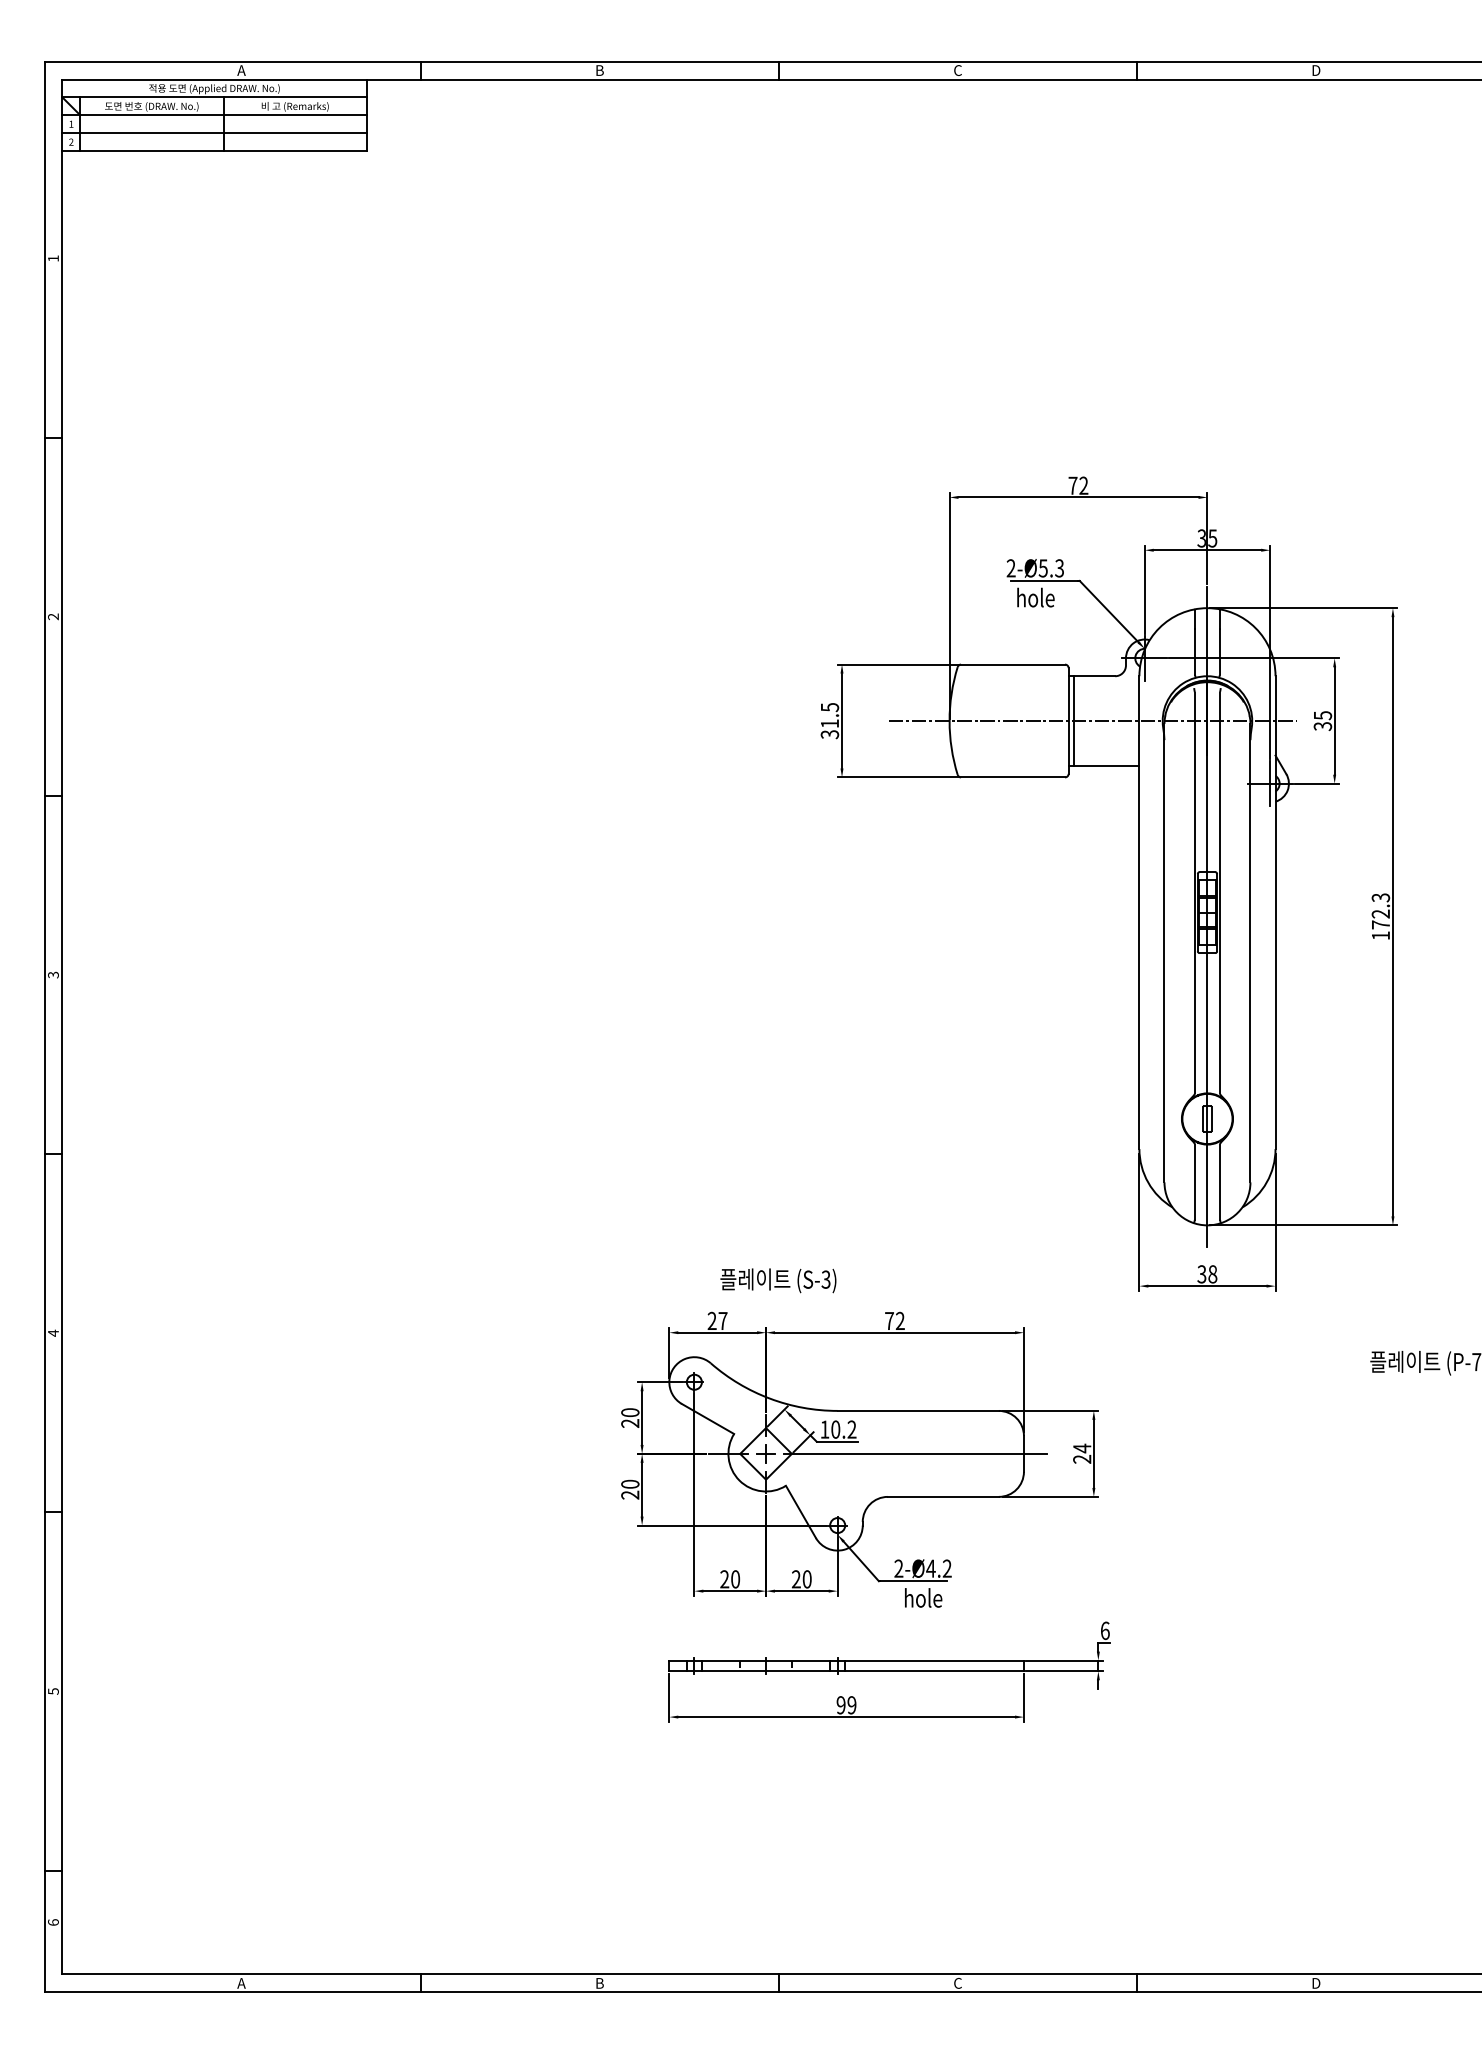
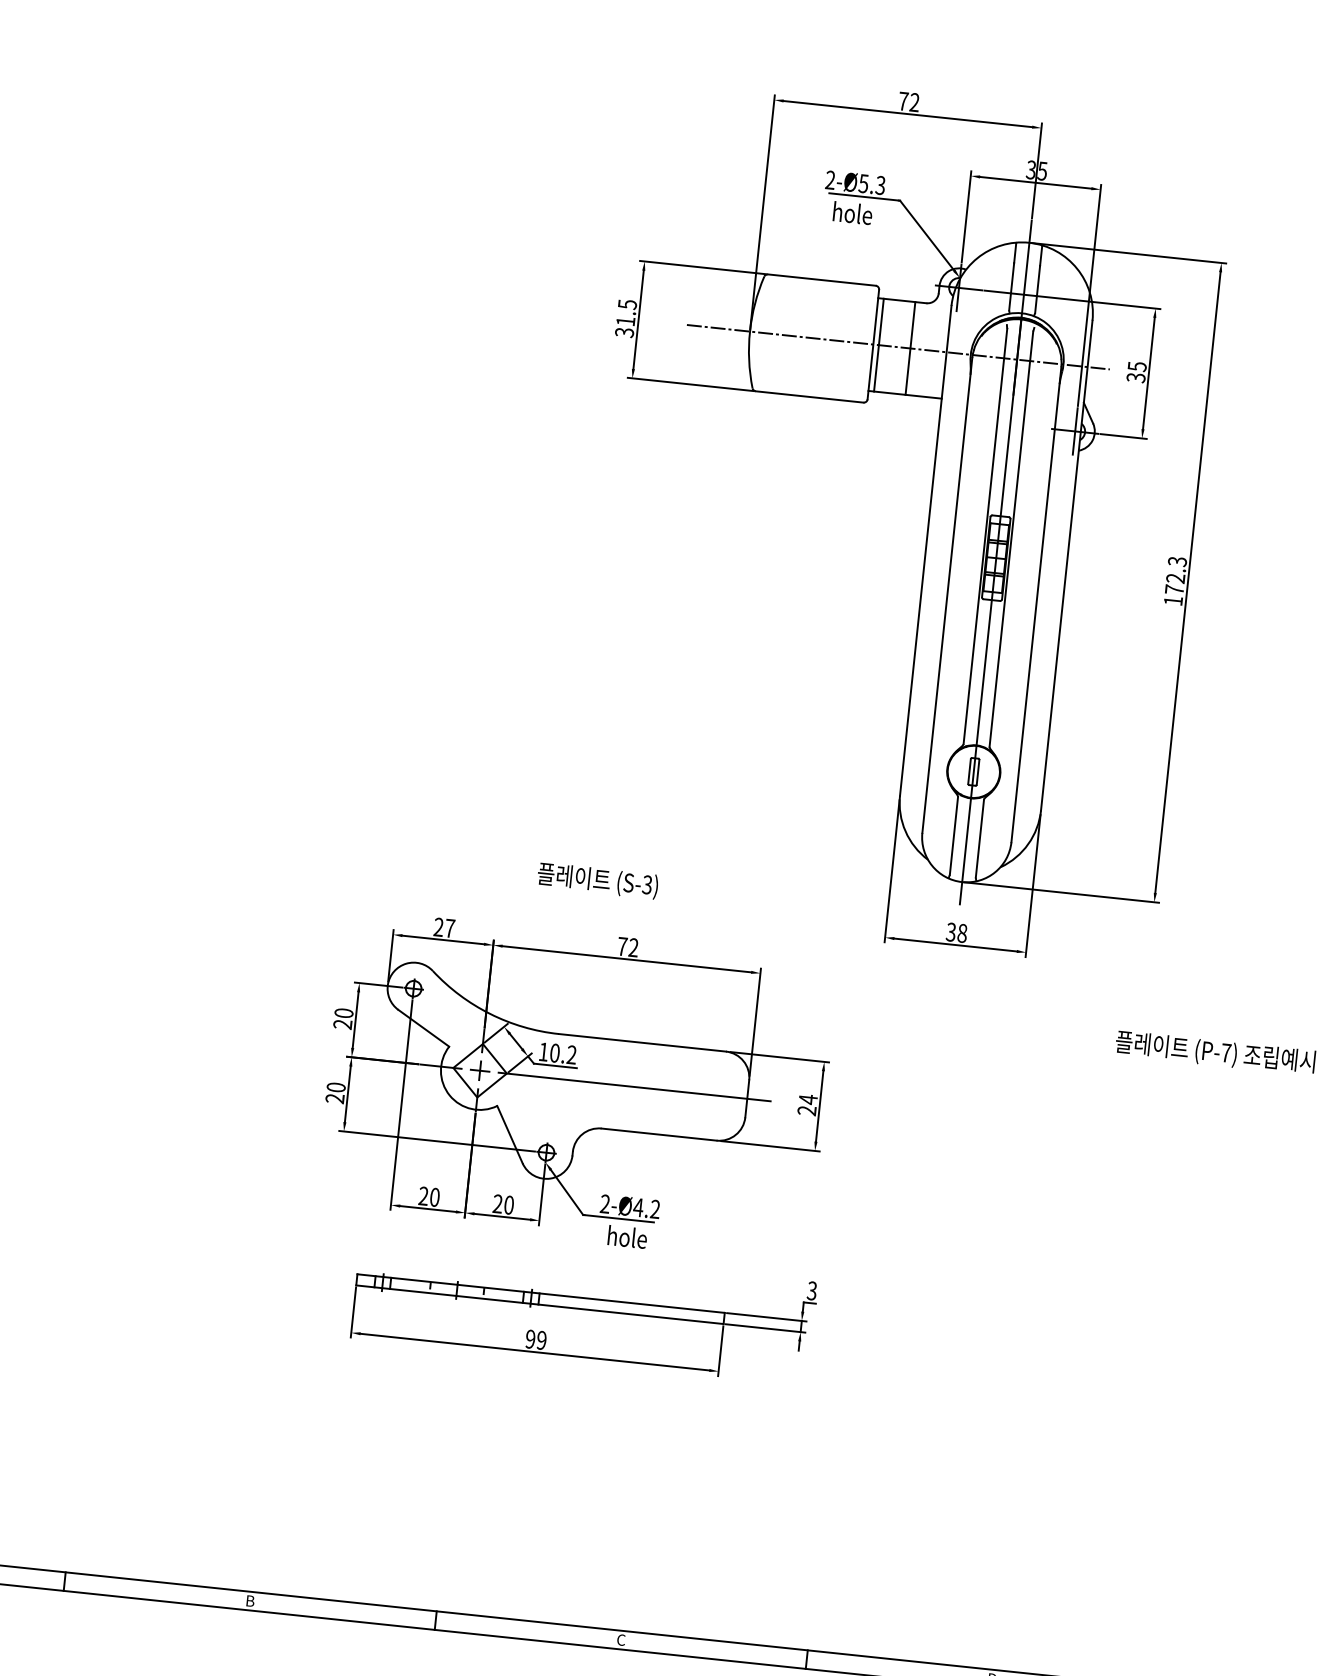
line: (1104, 720) -> (910, 347), added
text: (778, 1280) -> (597, 880), moved
text: (1104, 1630) -> (811, 1290), 6 -> 3

